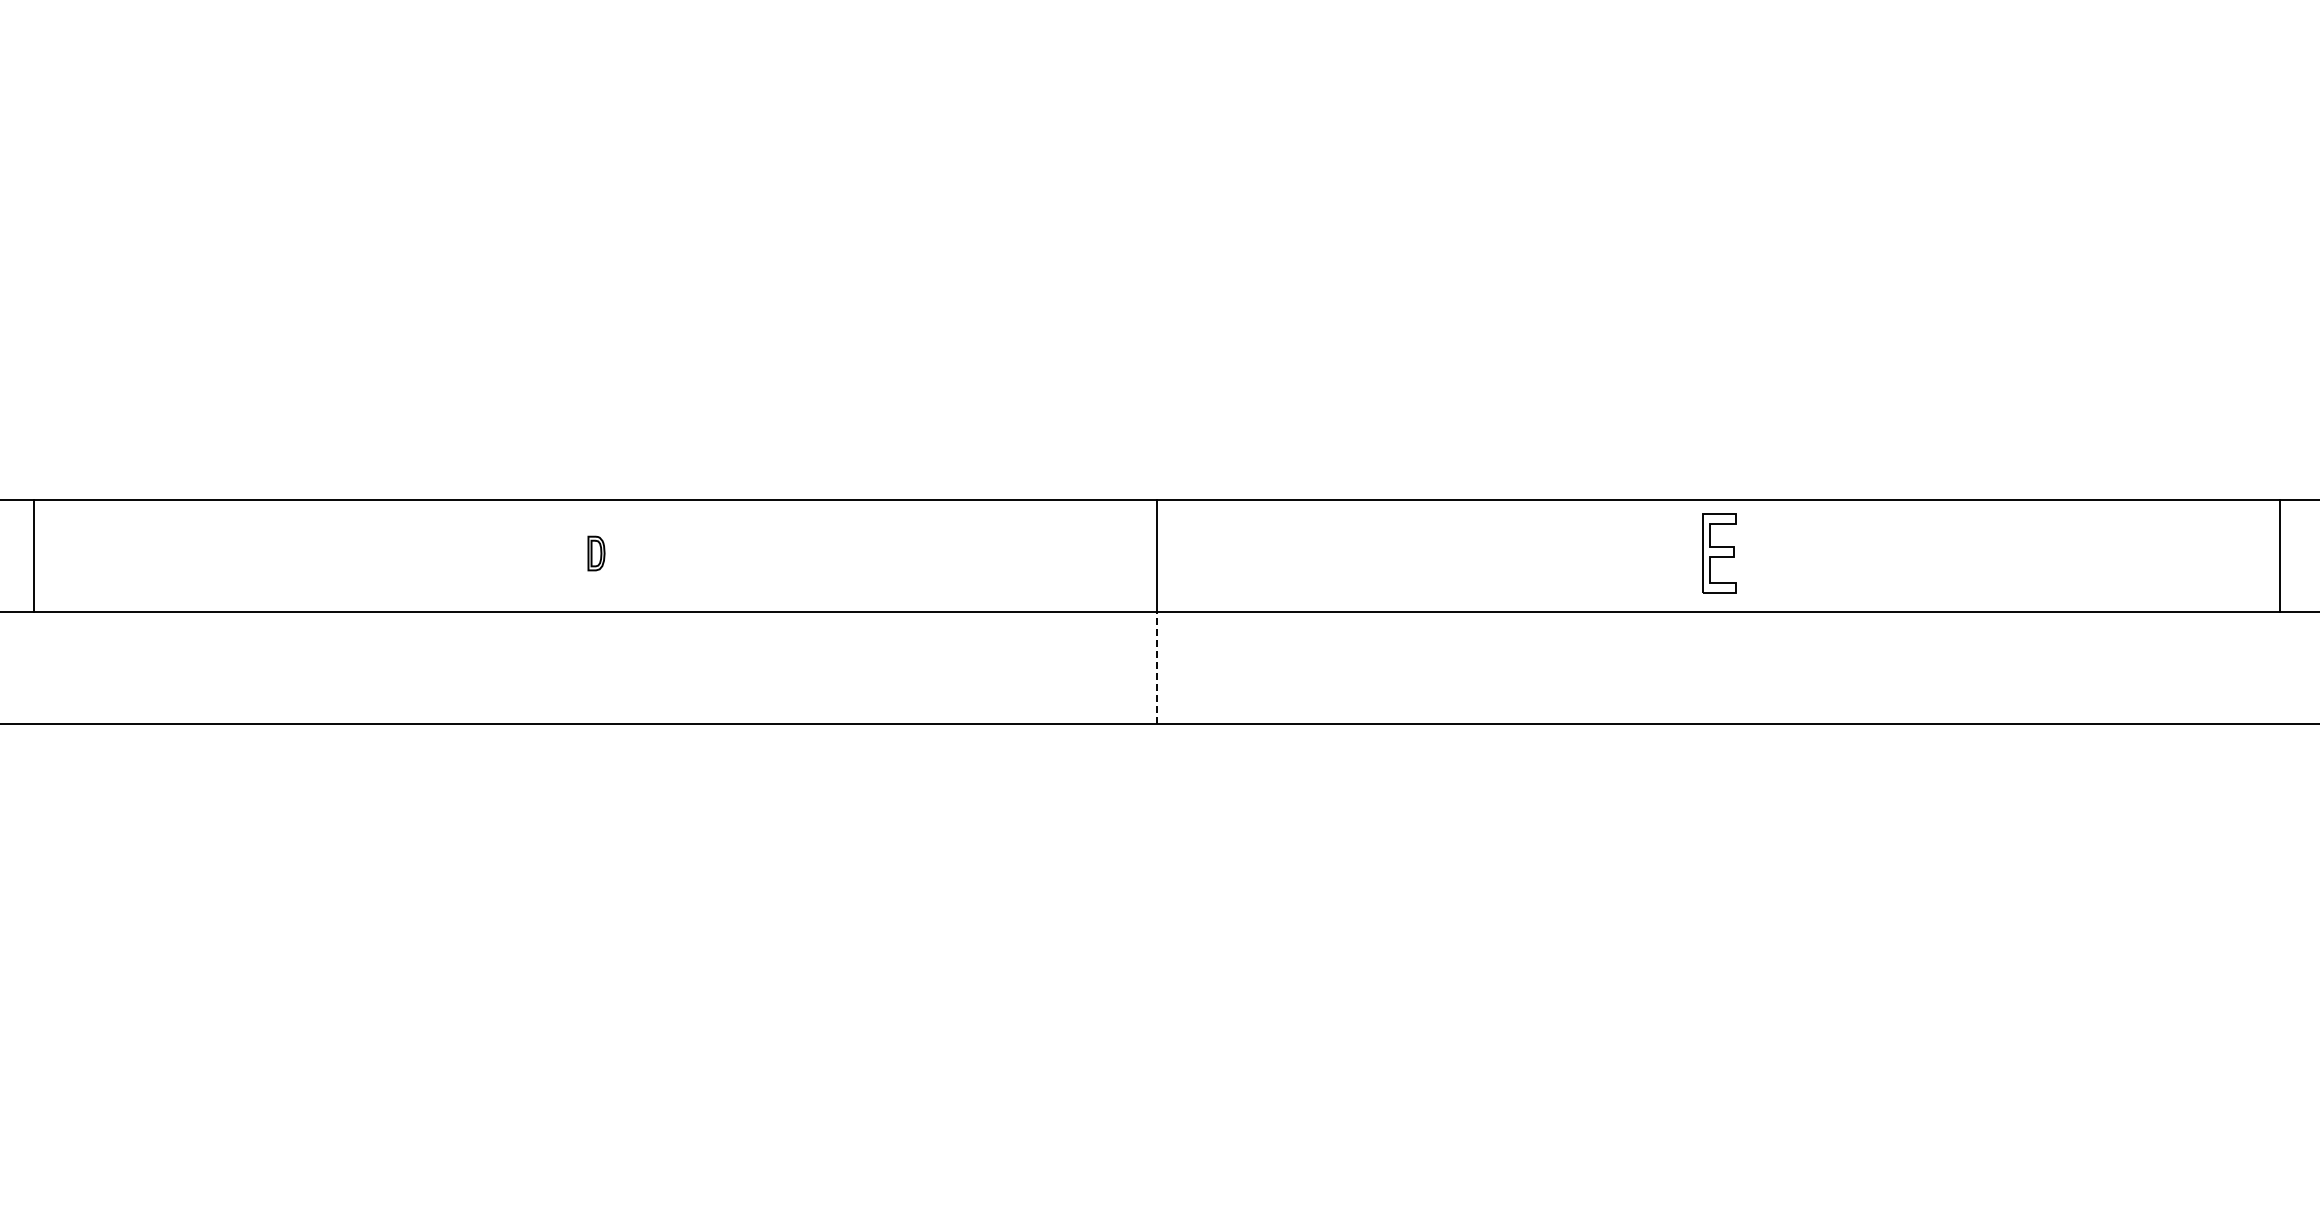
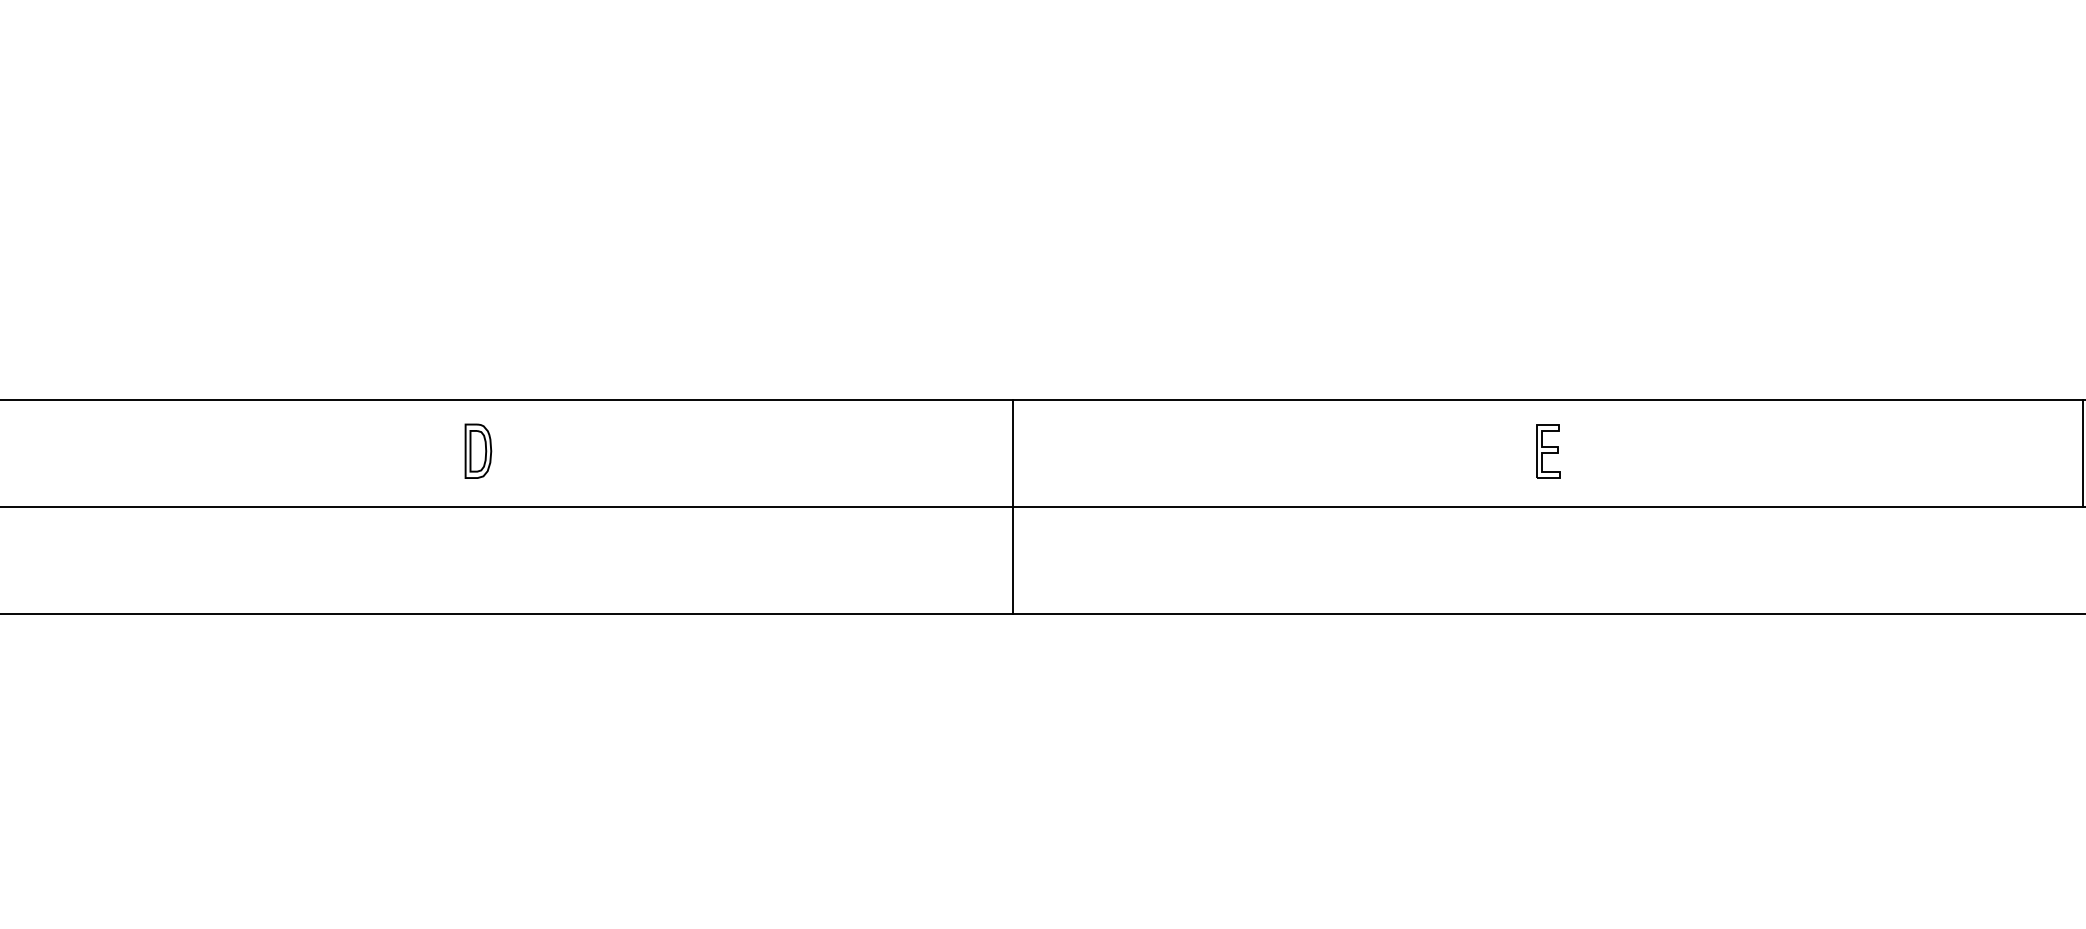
part: (596, 553) -> (478, 451), size x1.67
part: (1718, 553) -> (1547, 451), size x0.71
line: (1157, 667) -> (1012, 559), dashed -> solid

